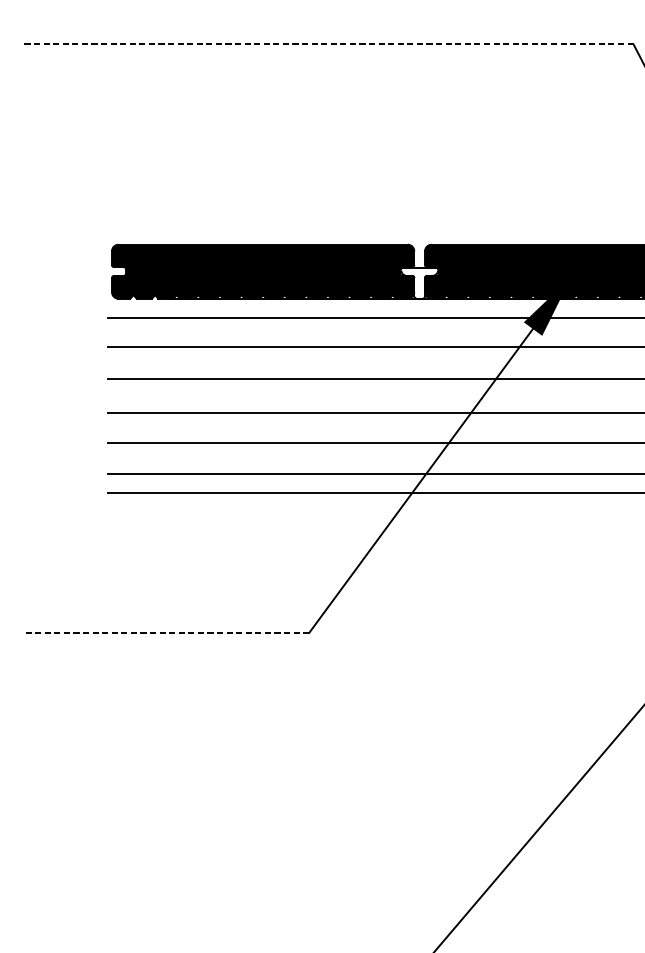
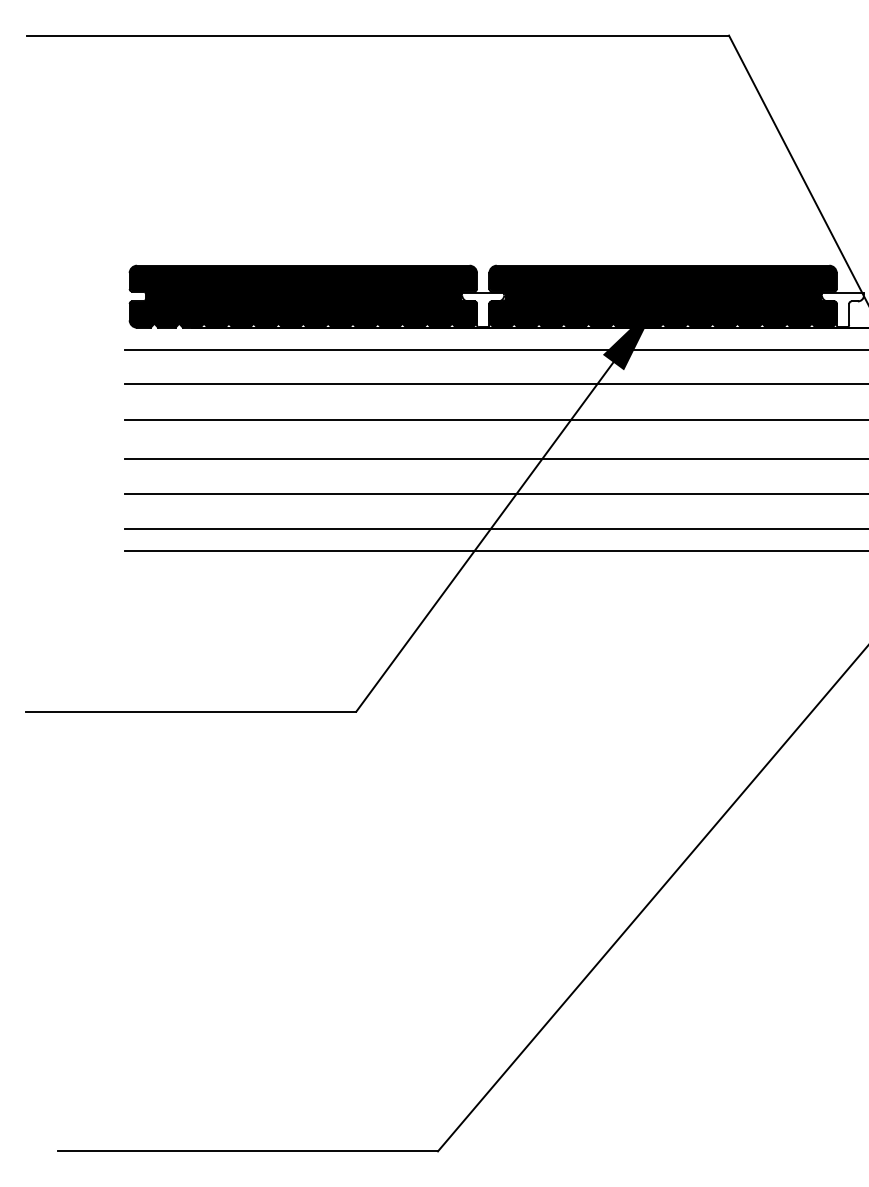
line: (328, 44) -> (378, 35), dashed -> solid
line: (164, 632) -> (190, 711), dashed -> solid

